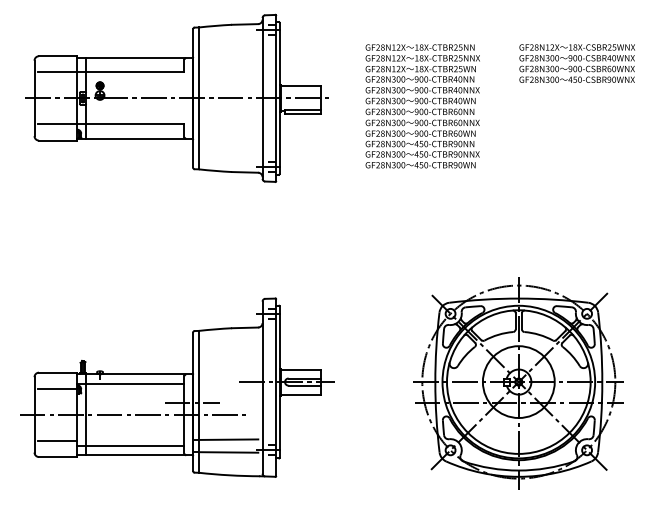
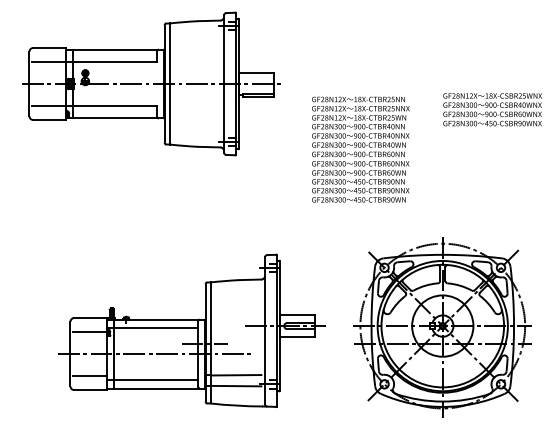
text: (576, 63) -> (491, 109), moved
text: (422, 106) -> (360, 149), moved
part: (177, 387) -> (192, 330), moved

